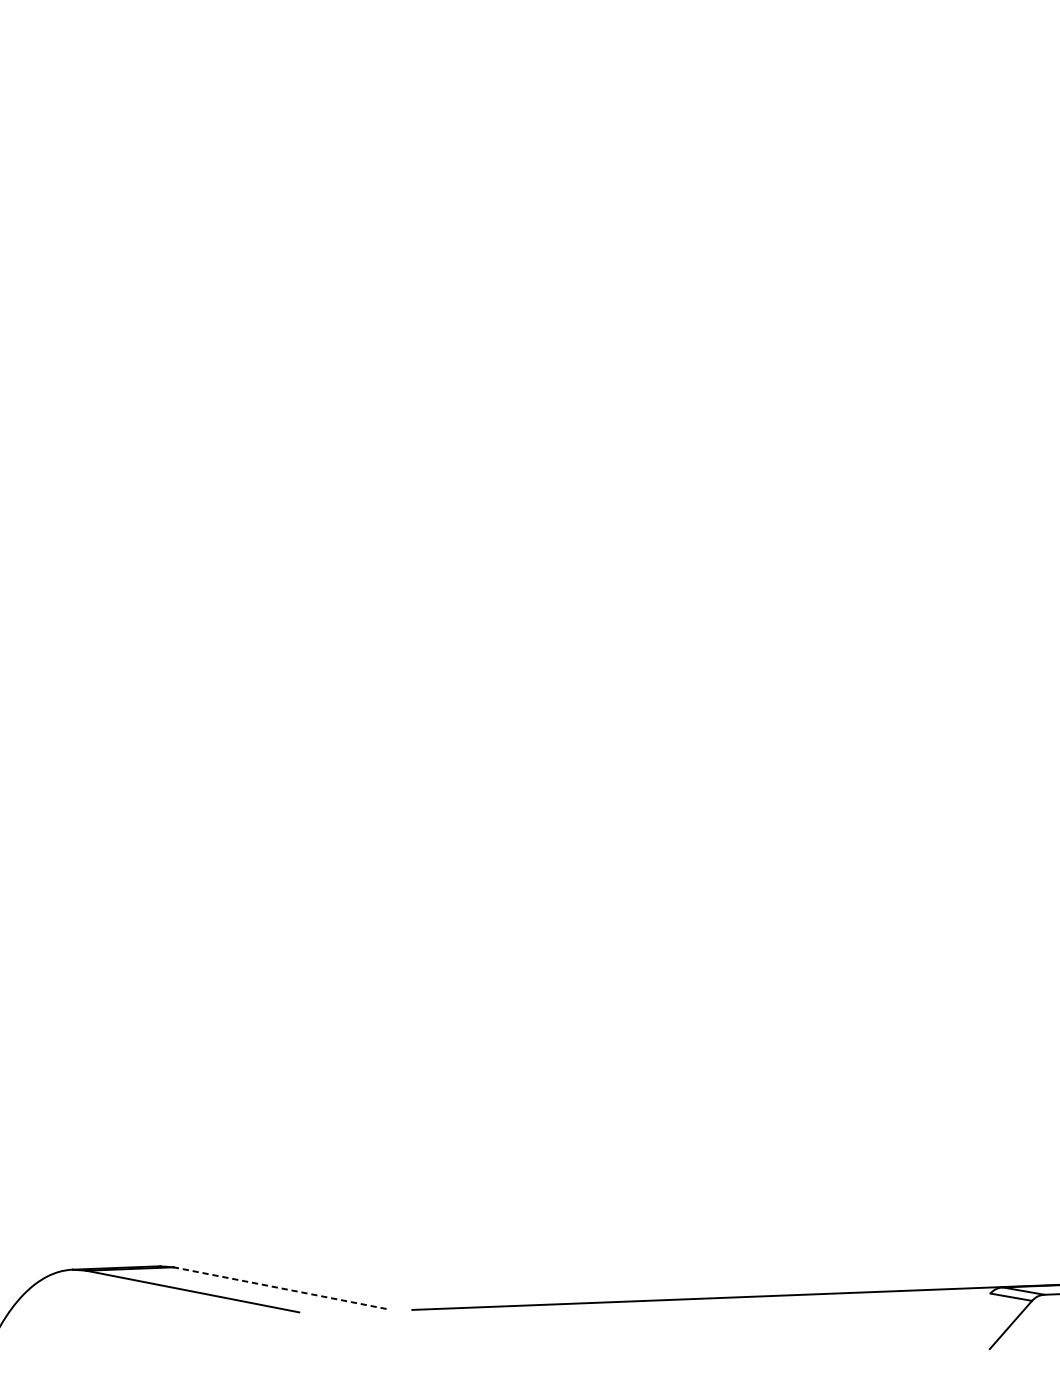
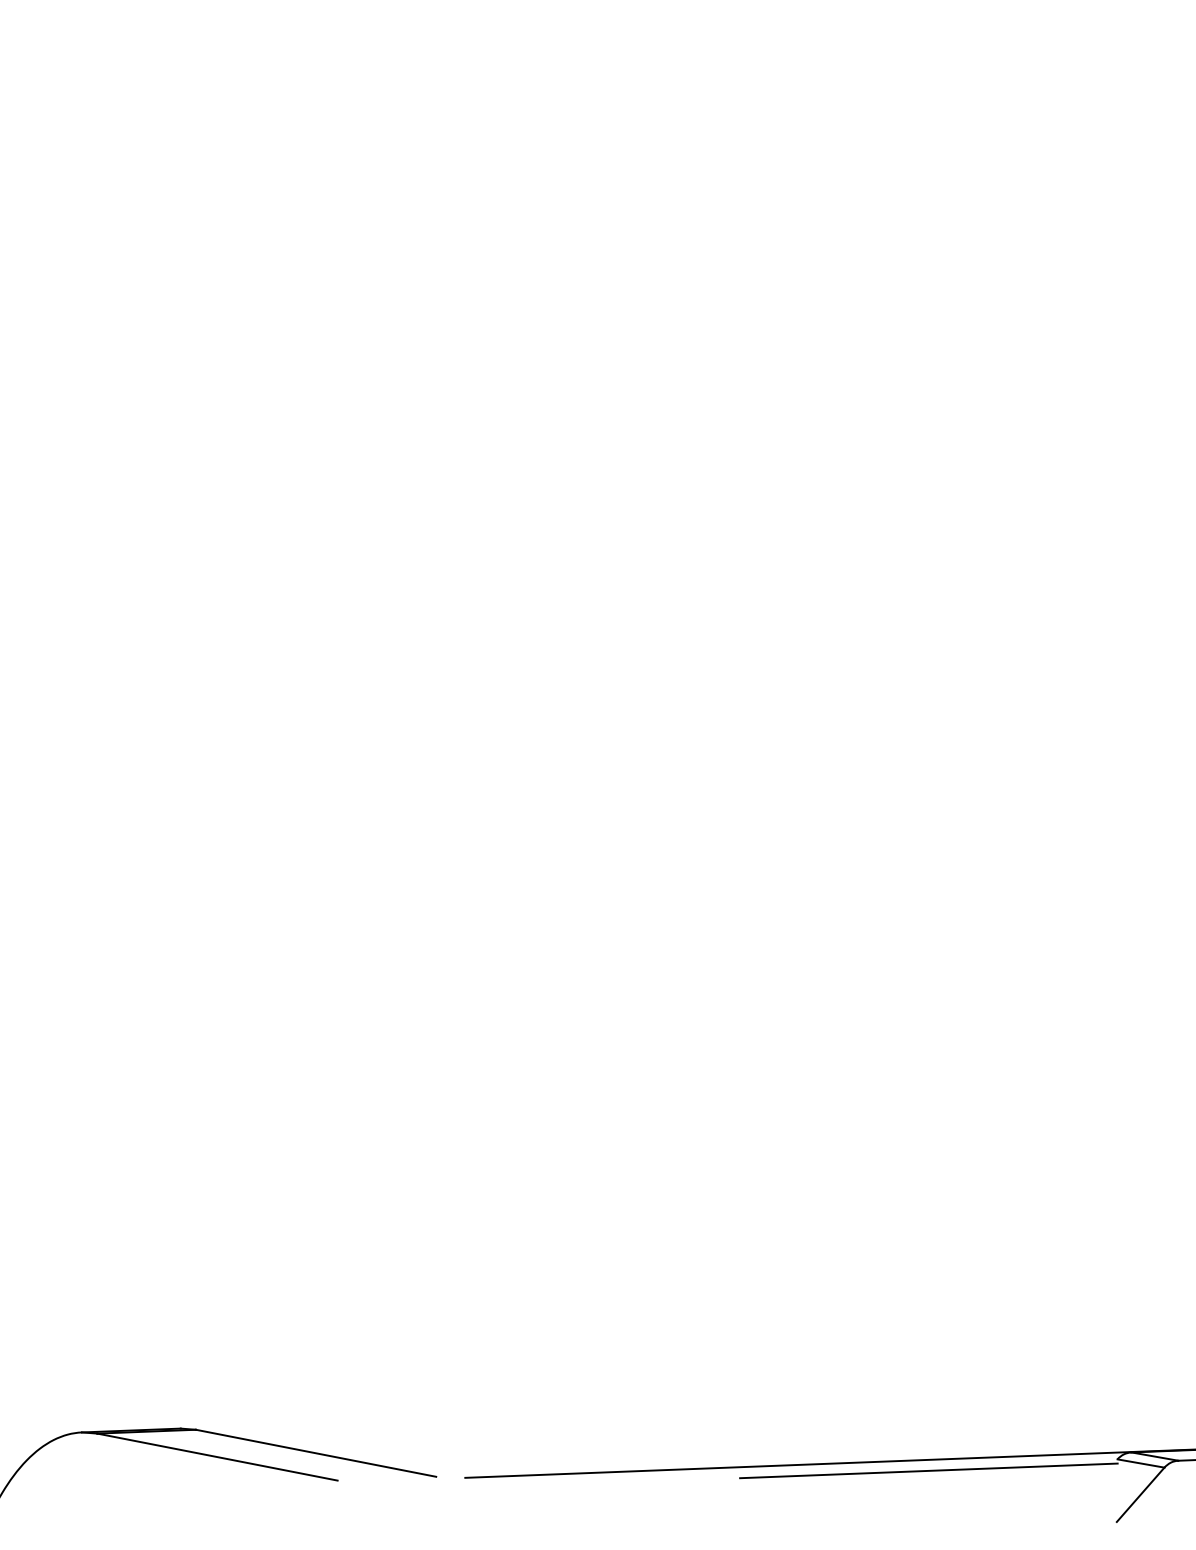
line: (279, 1288) -> (315, 1453), dashed -> solid
line: (822, 1303) -> (928, 1470), added

